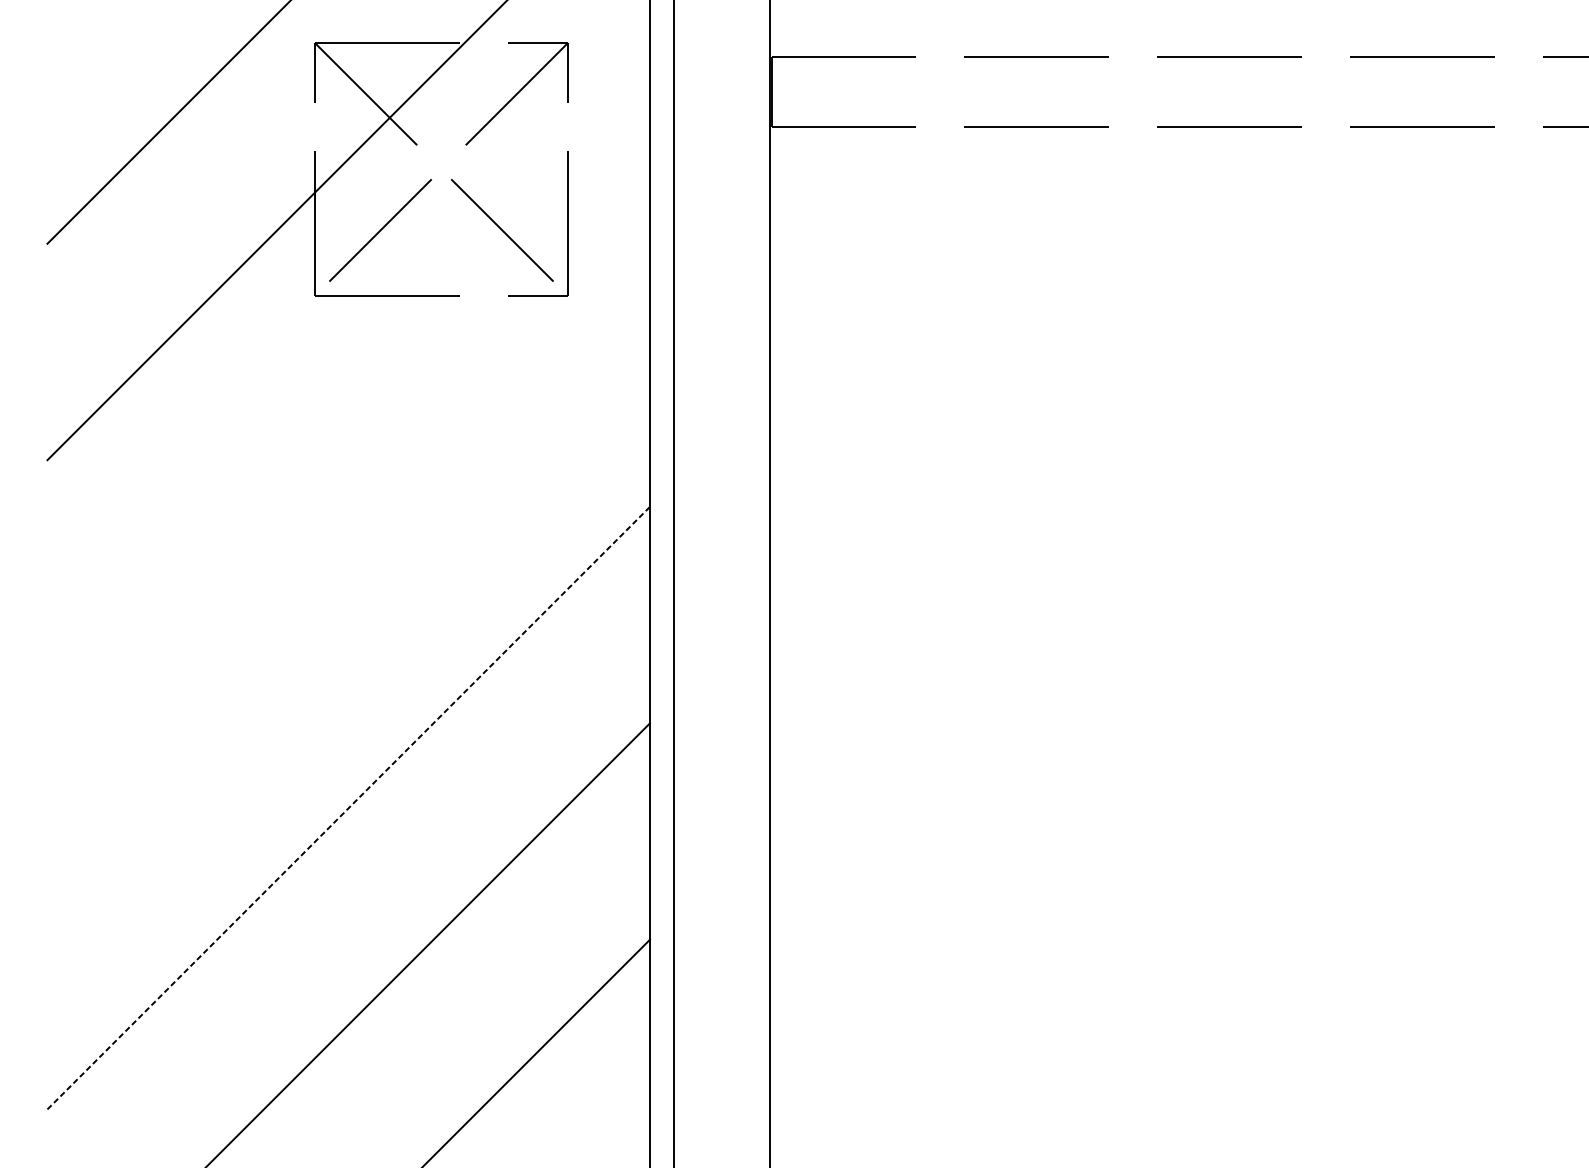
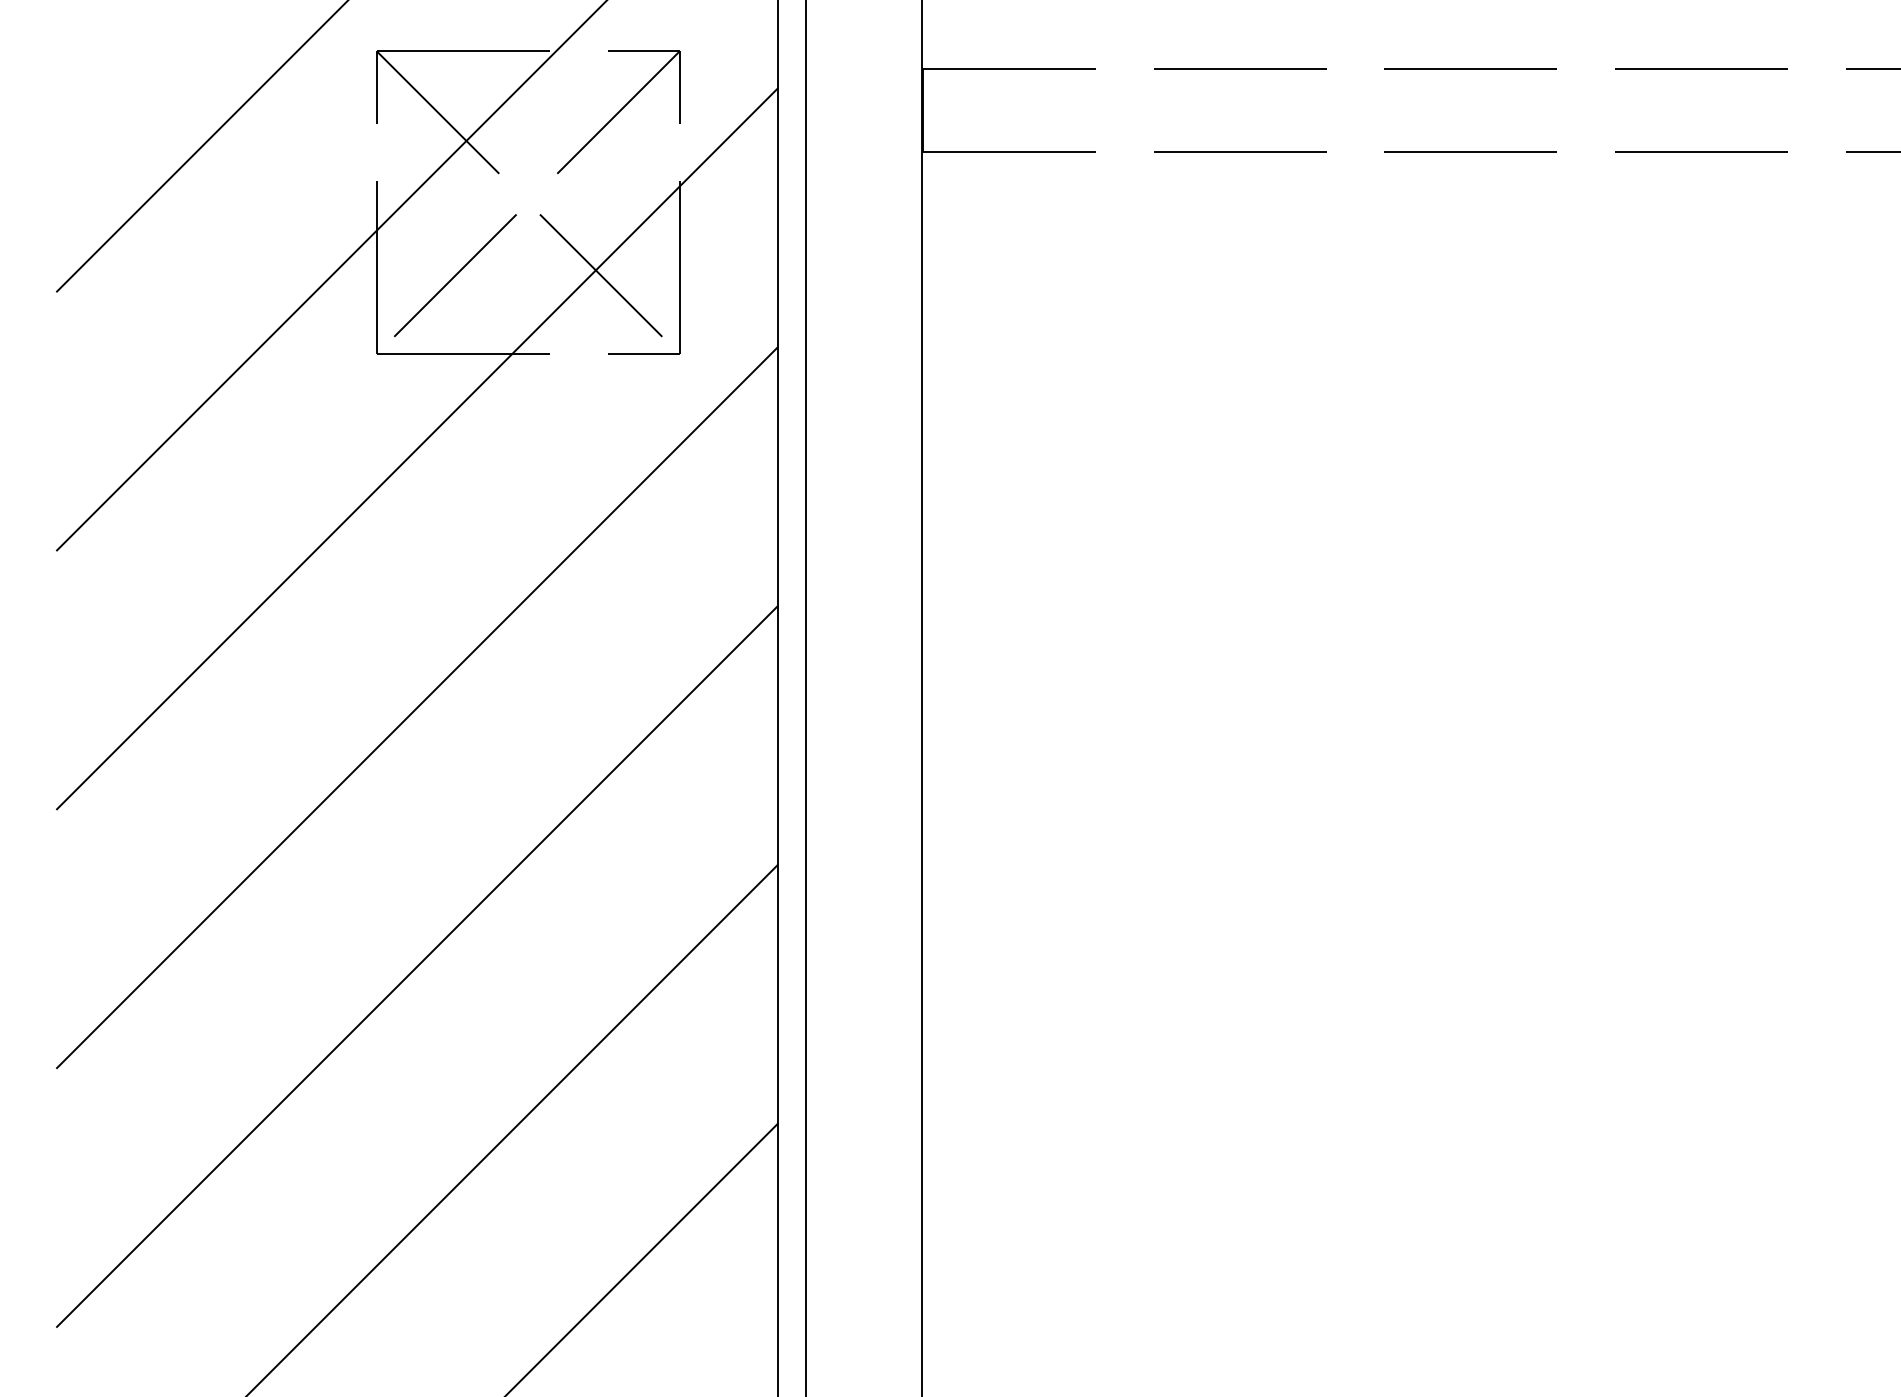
line: (348, 374) -> (417, 448), added
line: (348, 591) -> (417, 707), added
line: (348, 808) -> (417, 966), dashed -> solid

